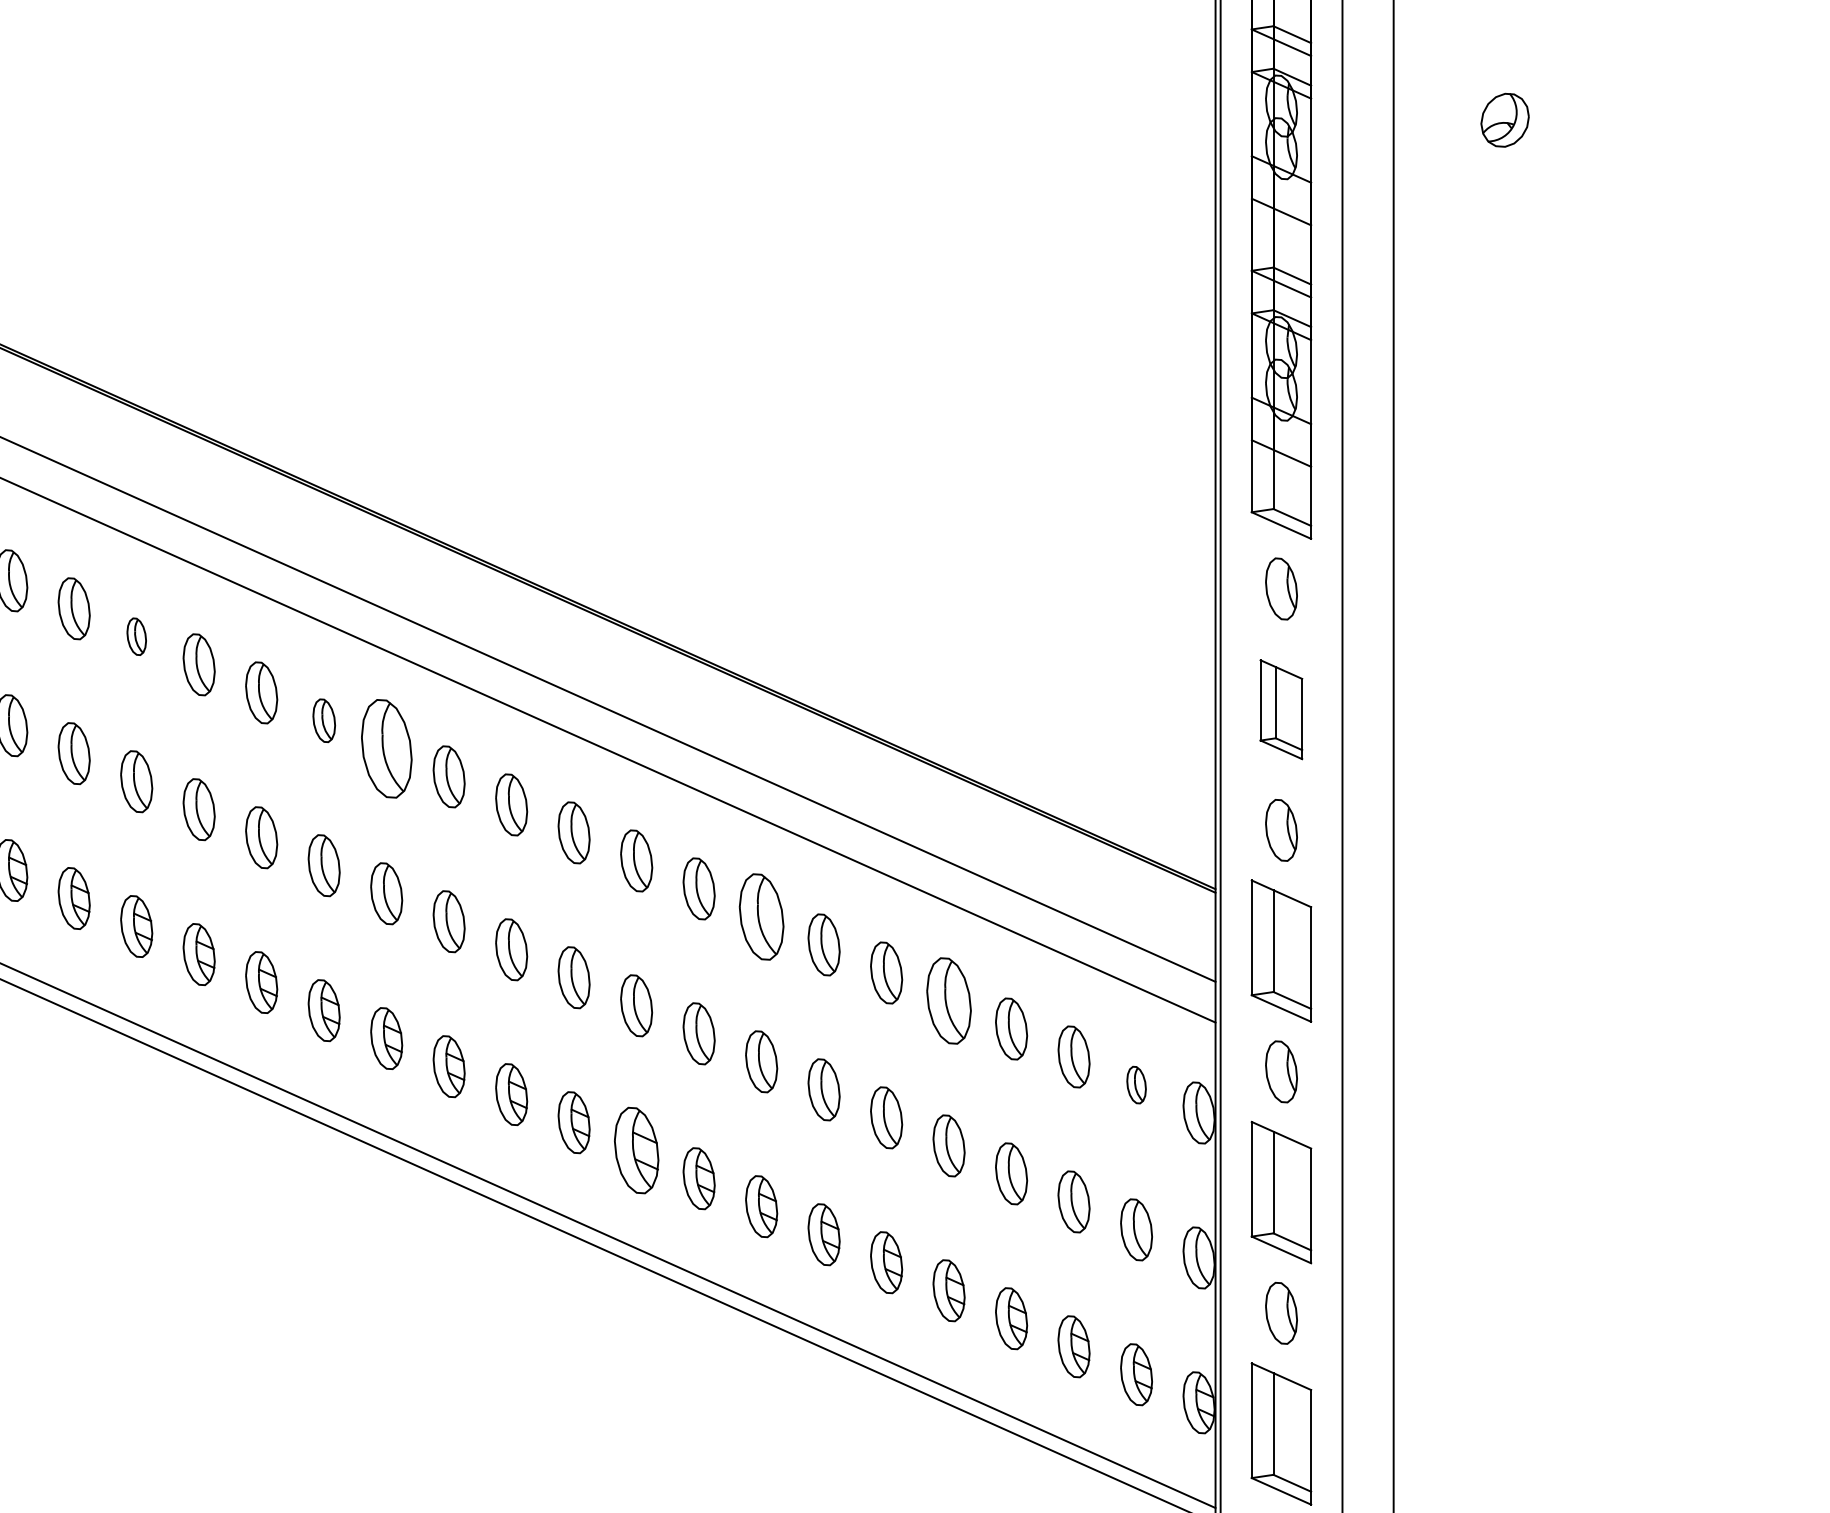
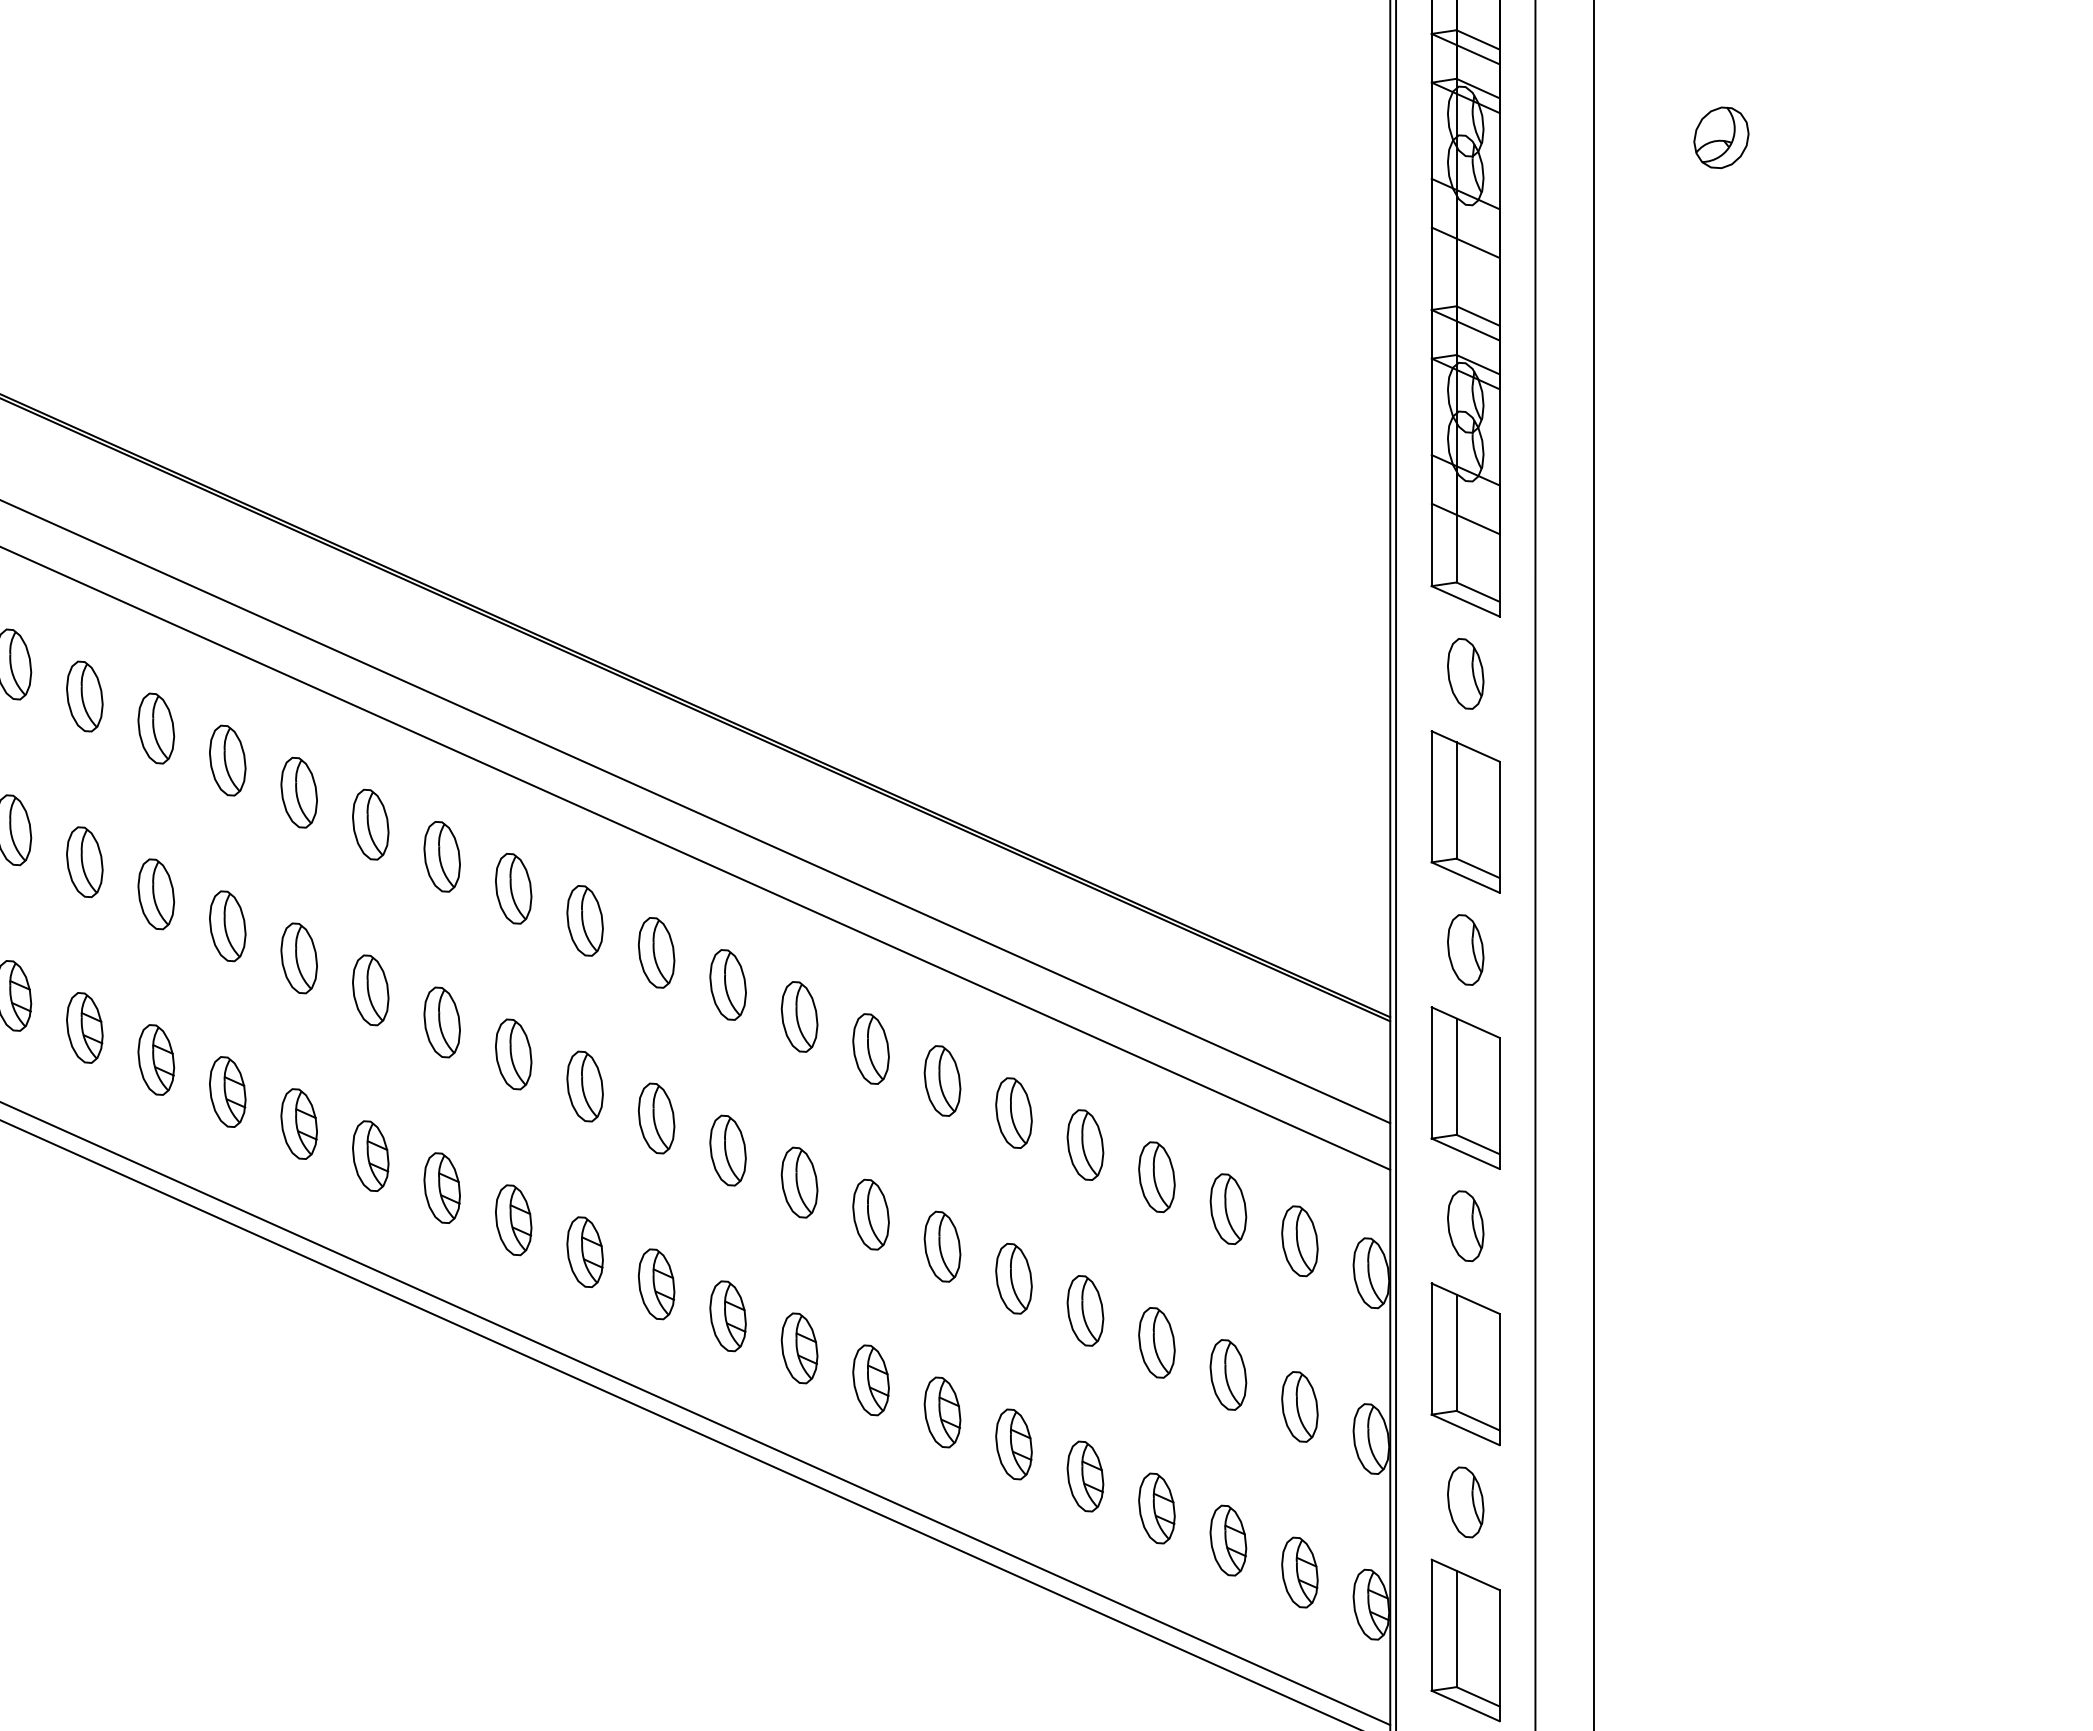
part: (136, 636) -> (156, 728), size x1.67
part: (1281, 709) -> (1465, 811), size x1.43
part: (323, 720) -> (370, 824), size x1.43
part: (386, 748) -> (441, 856), size x0.62
part: (761, 916) -> (870, 1048), size x0.71
part: (949, 1000) -> (1085, 1144), size x0.71
part: (1136, 1085) -> (1299, 1241), size x1.67
part: (636, 1150) -> (727, 1316), size x0.71

